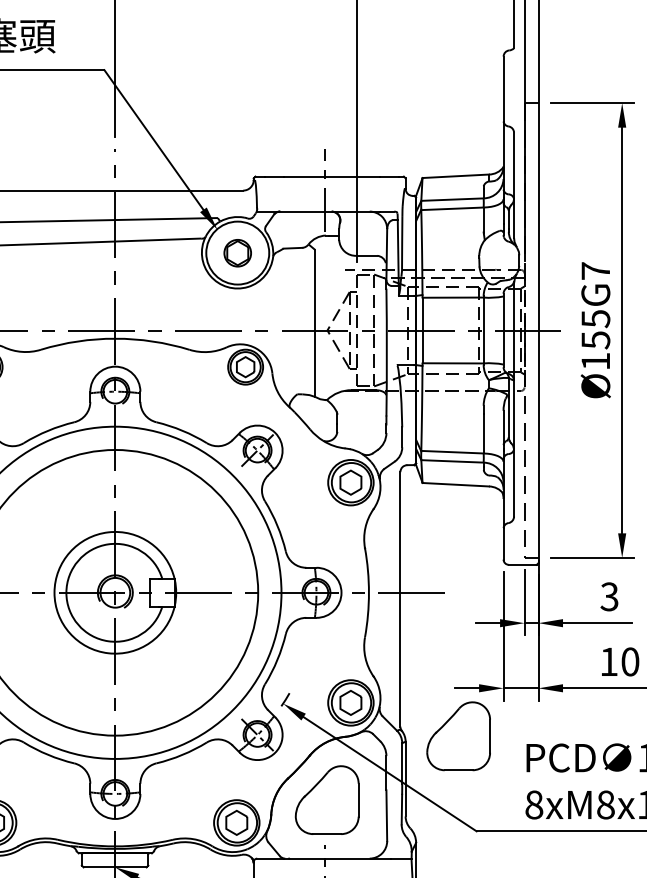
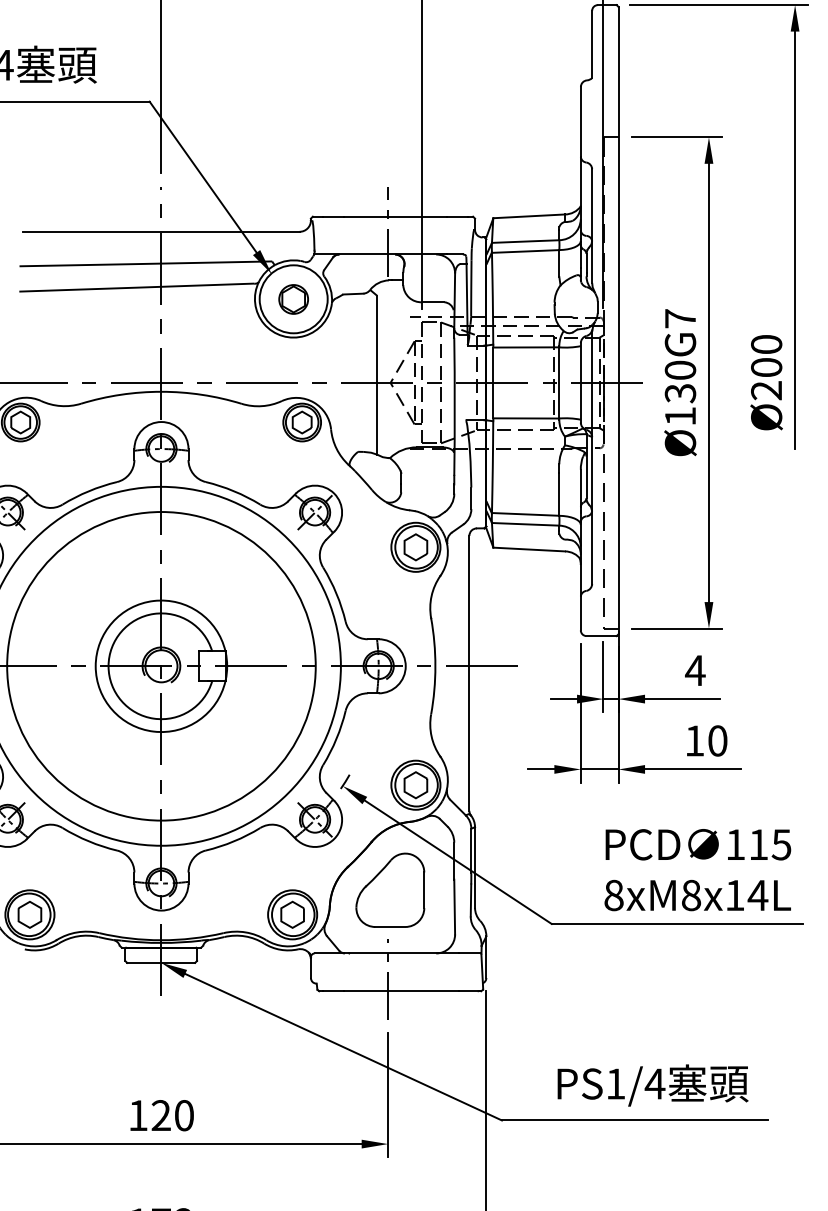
text: (595, 329) -> (680, 381), Ø155G7 -> Ø130G7
text: (609, 596) -> (695, 670), 3 -> 4
part: (458, 735) -> (532, 820), removed

